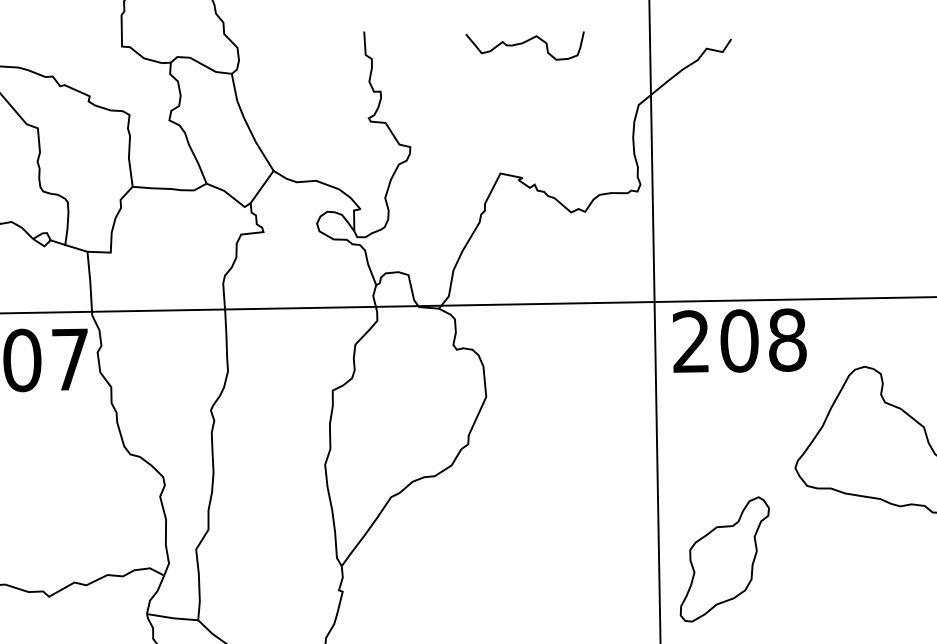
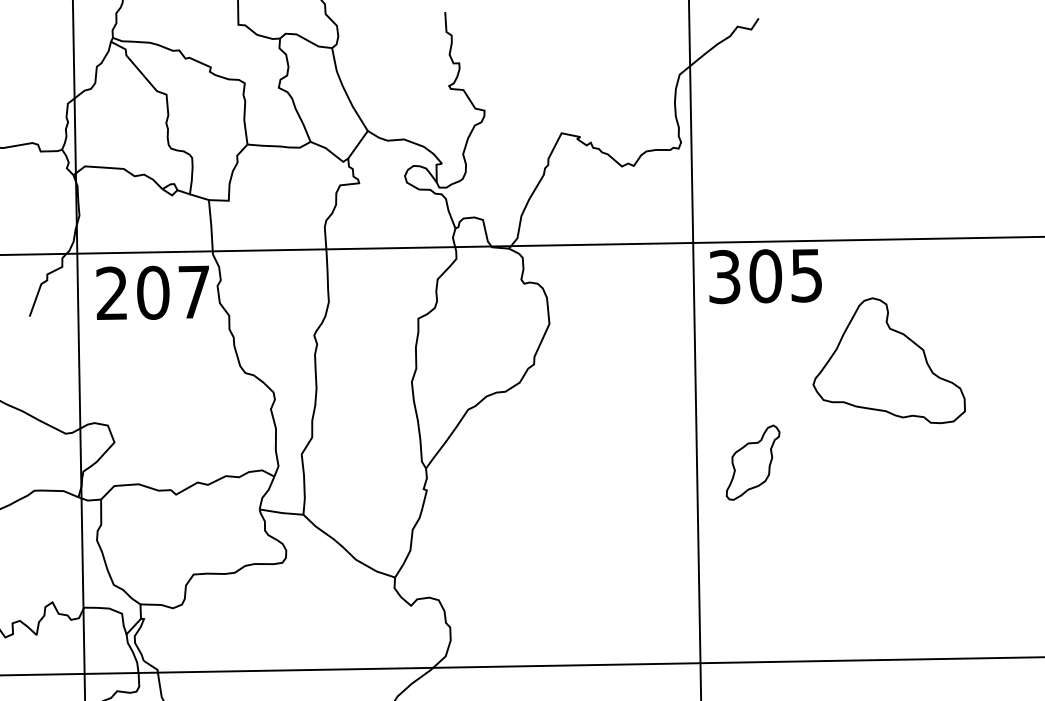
curve: (523, 43) -> (581, 22), removed
text: (739, 341) -> (765, 276), 208 -> 305
part: (724, 559) -> (752, 462), size x0.7

